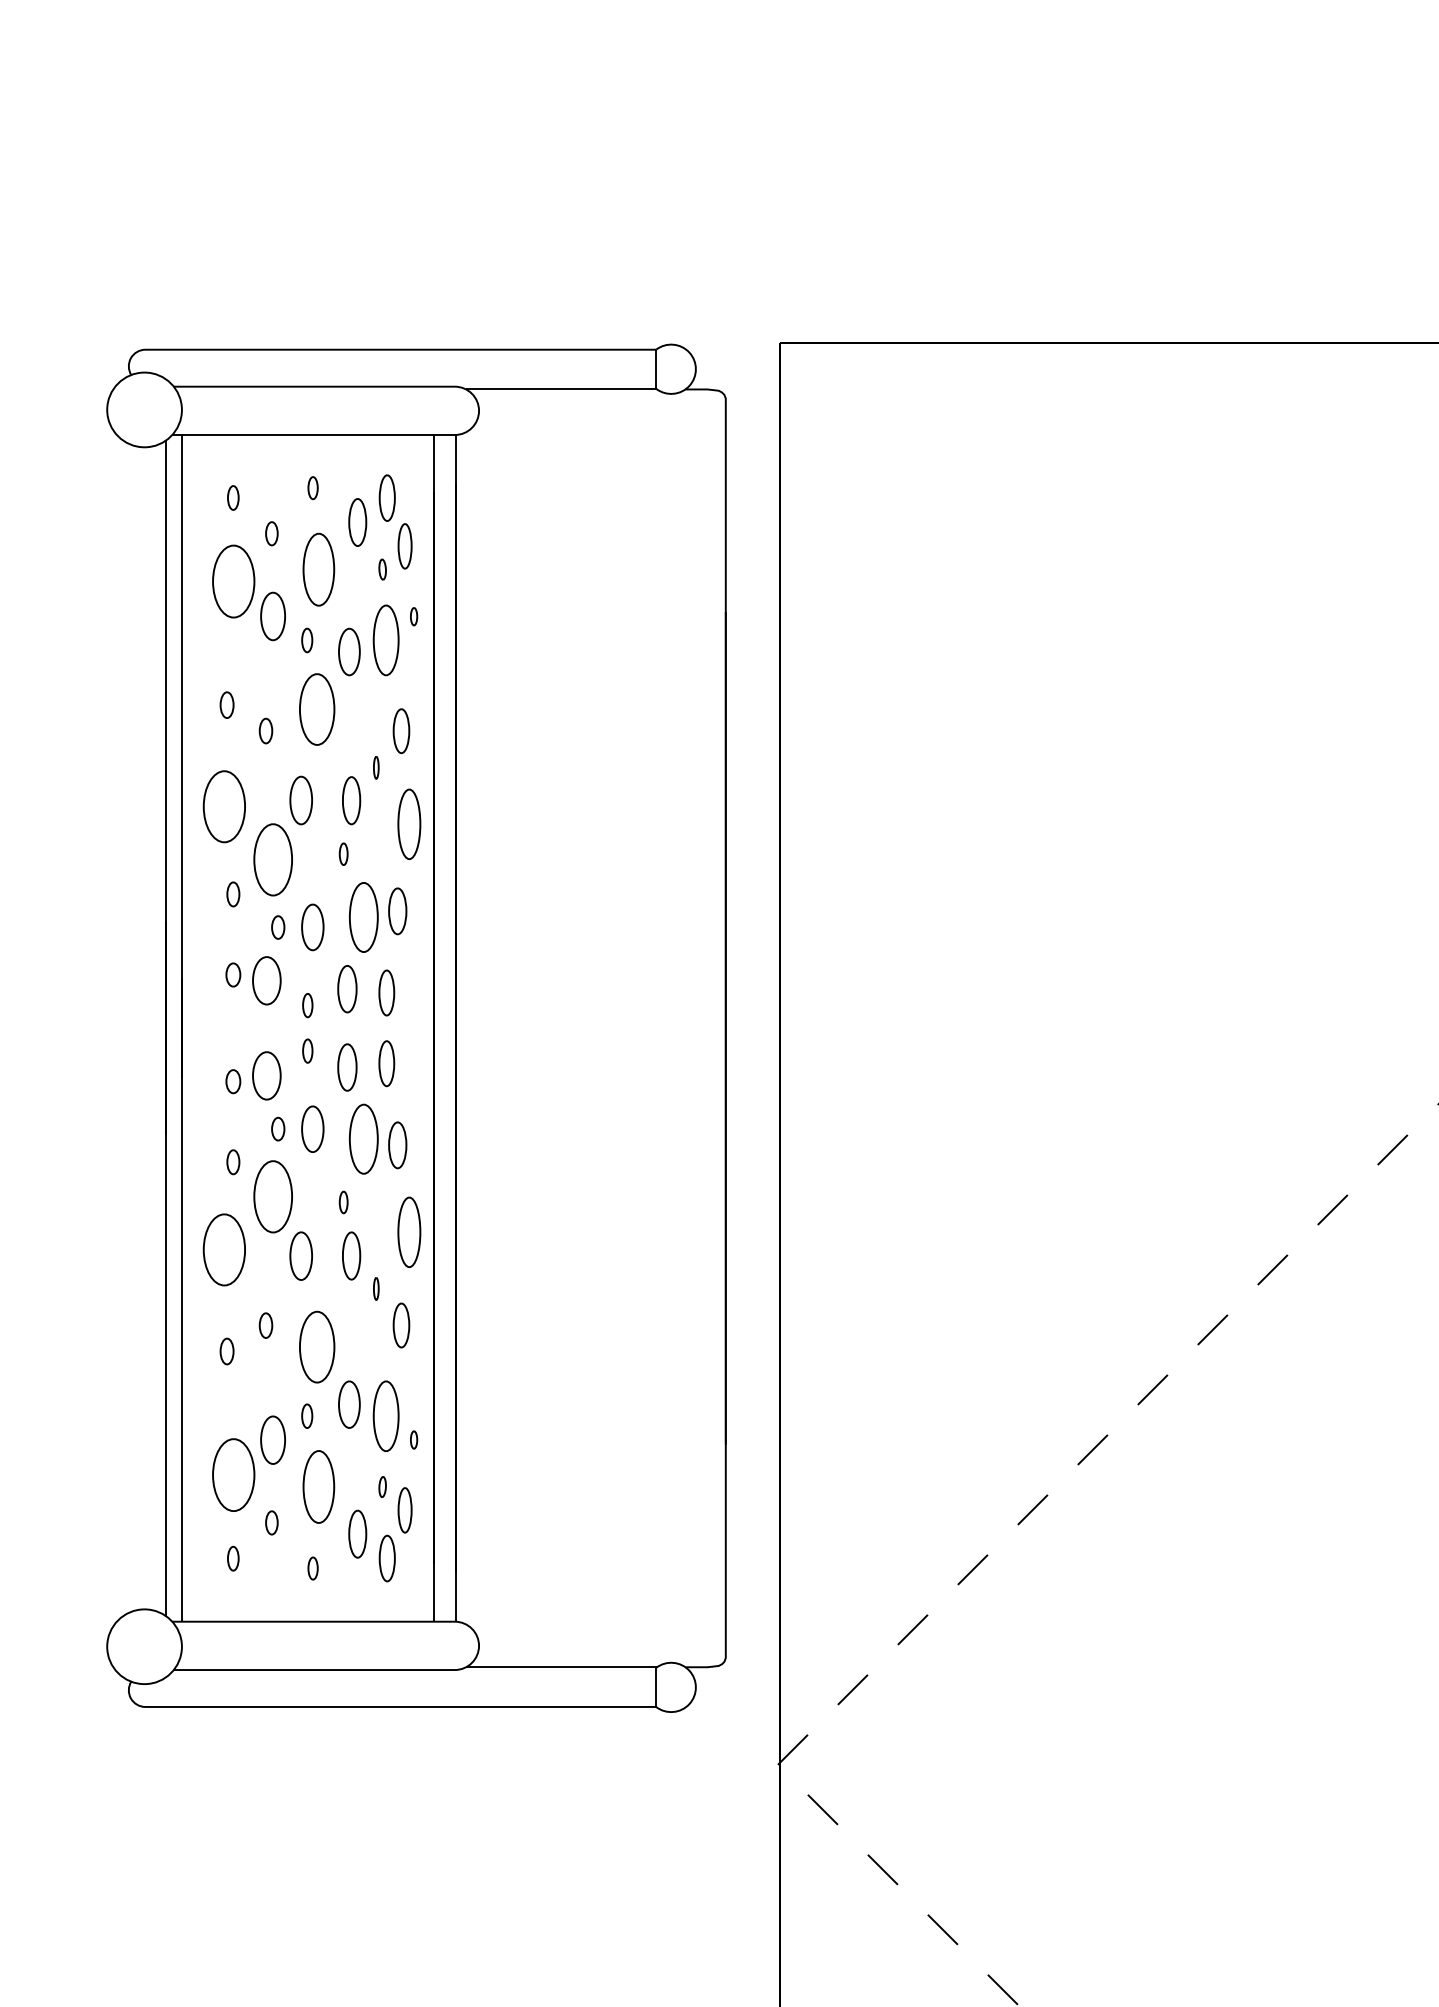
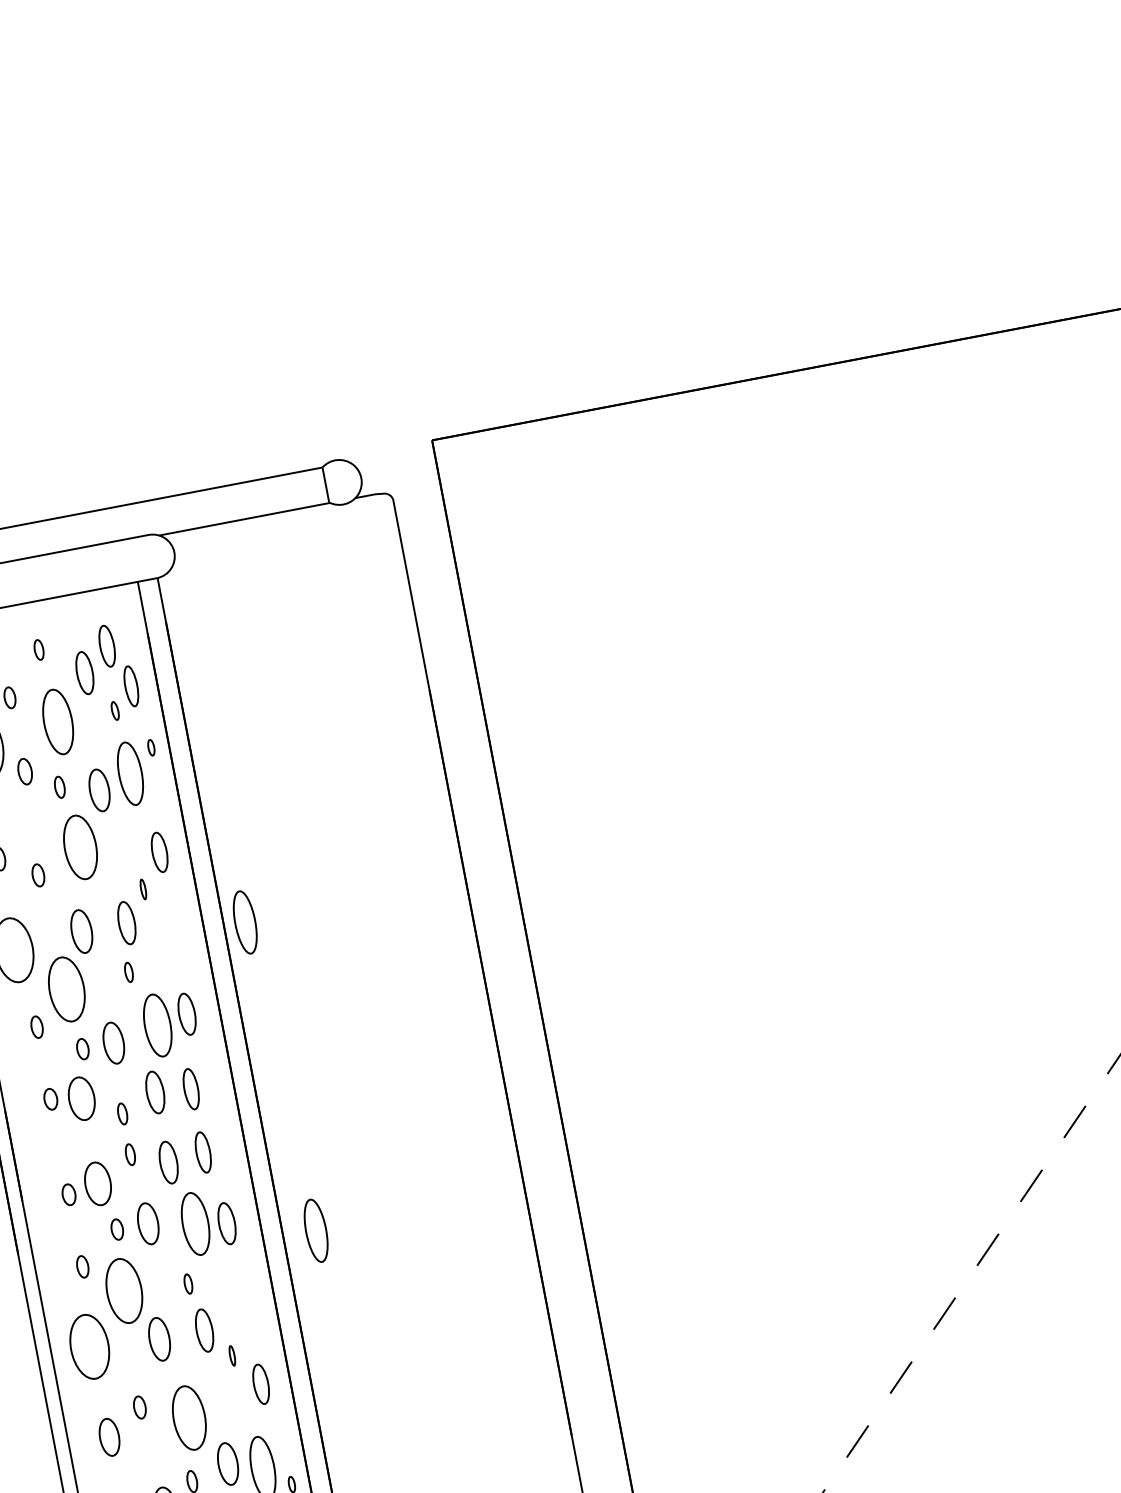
part: (272, 616) -> (24, 771), size x0.6
part: (409, 823) -> (245, 921), moved
part: (409, 1231) -> (316, 1230), moved
part: (226, 1351) -> (108, 1437), size x1.6

